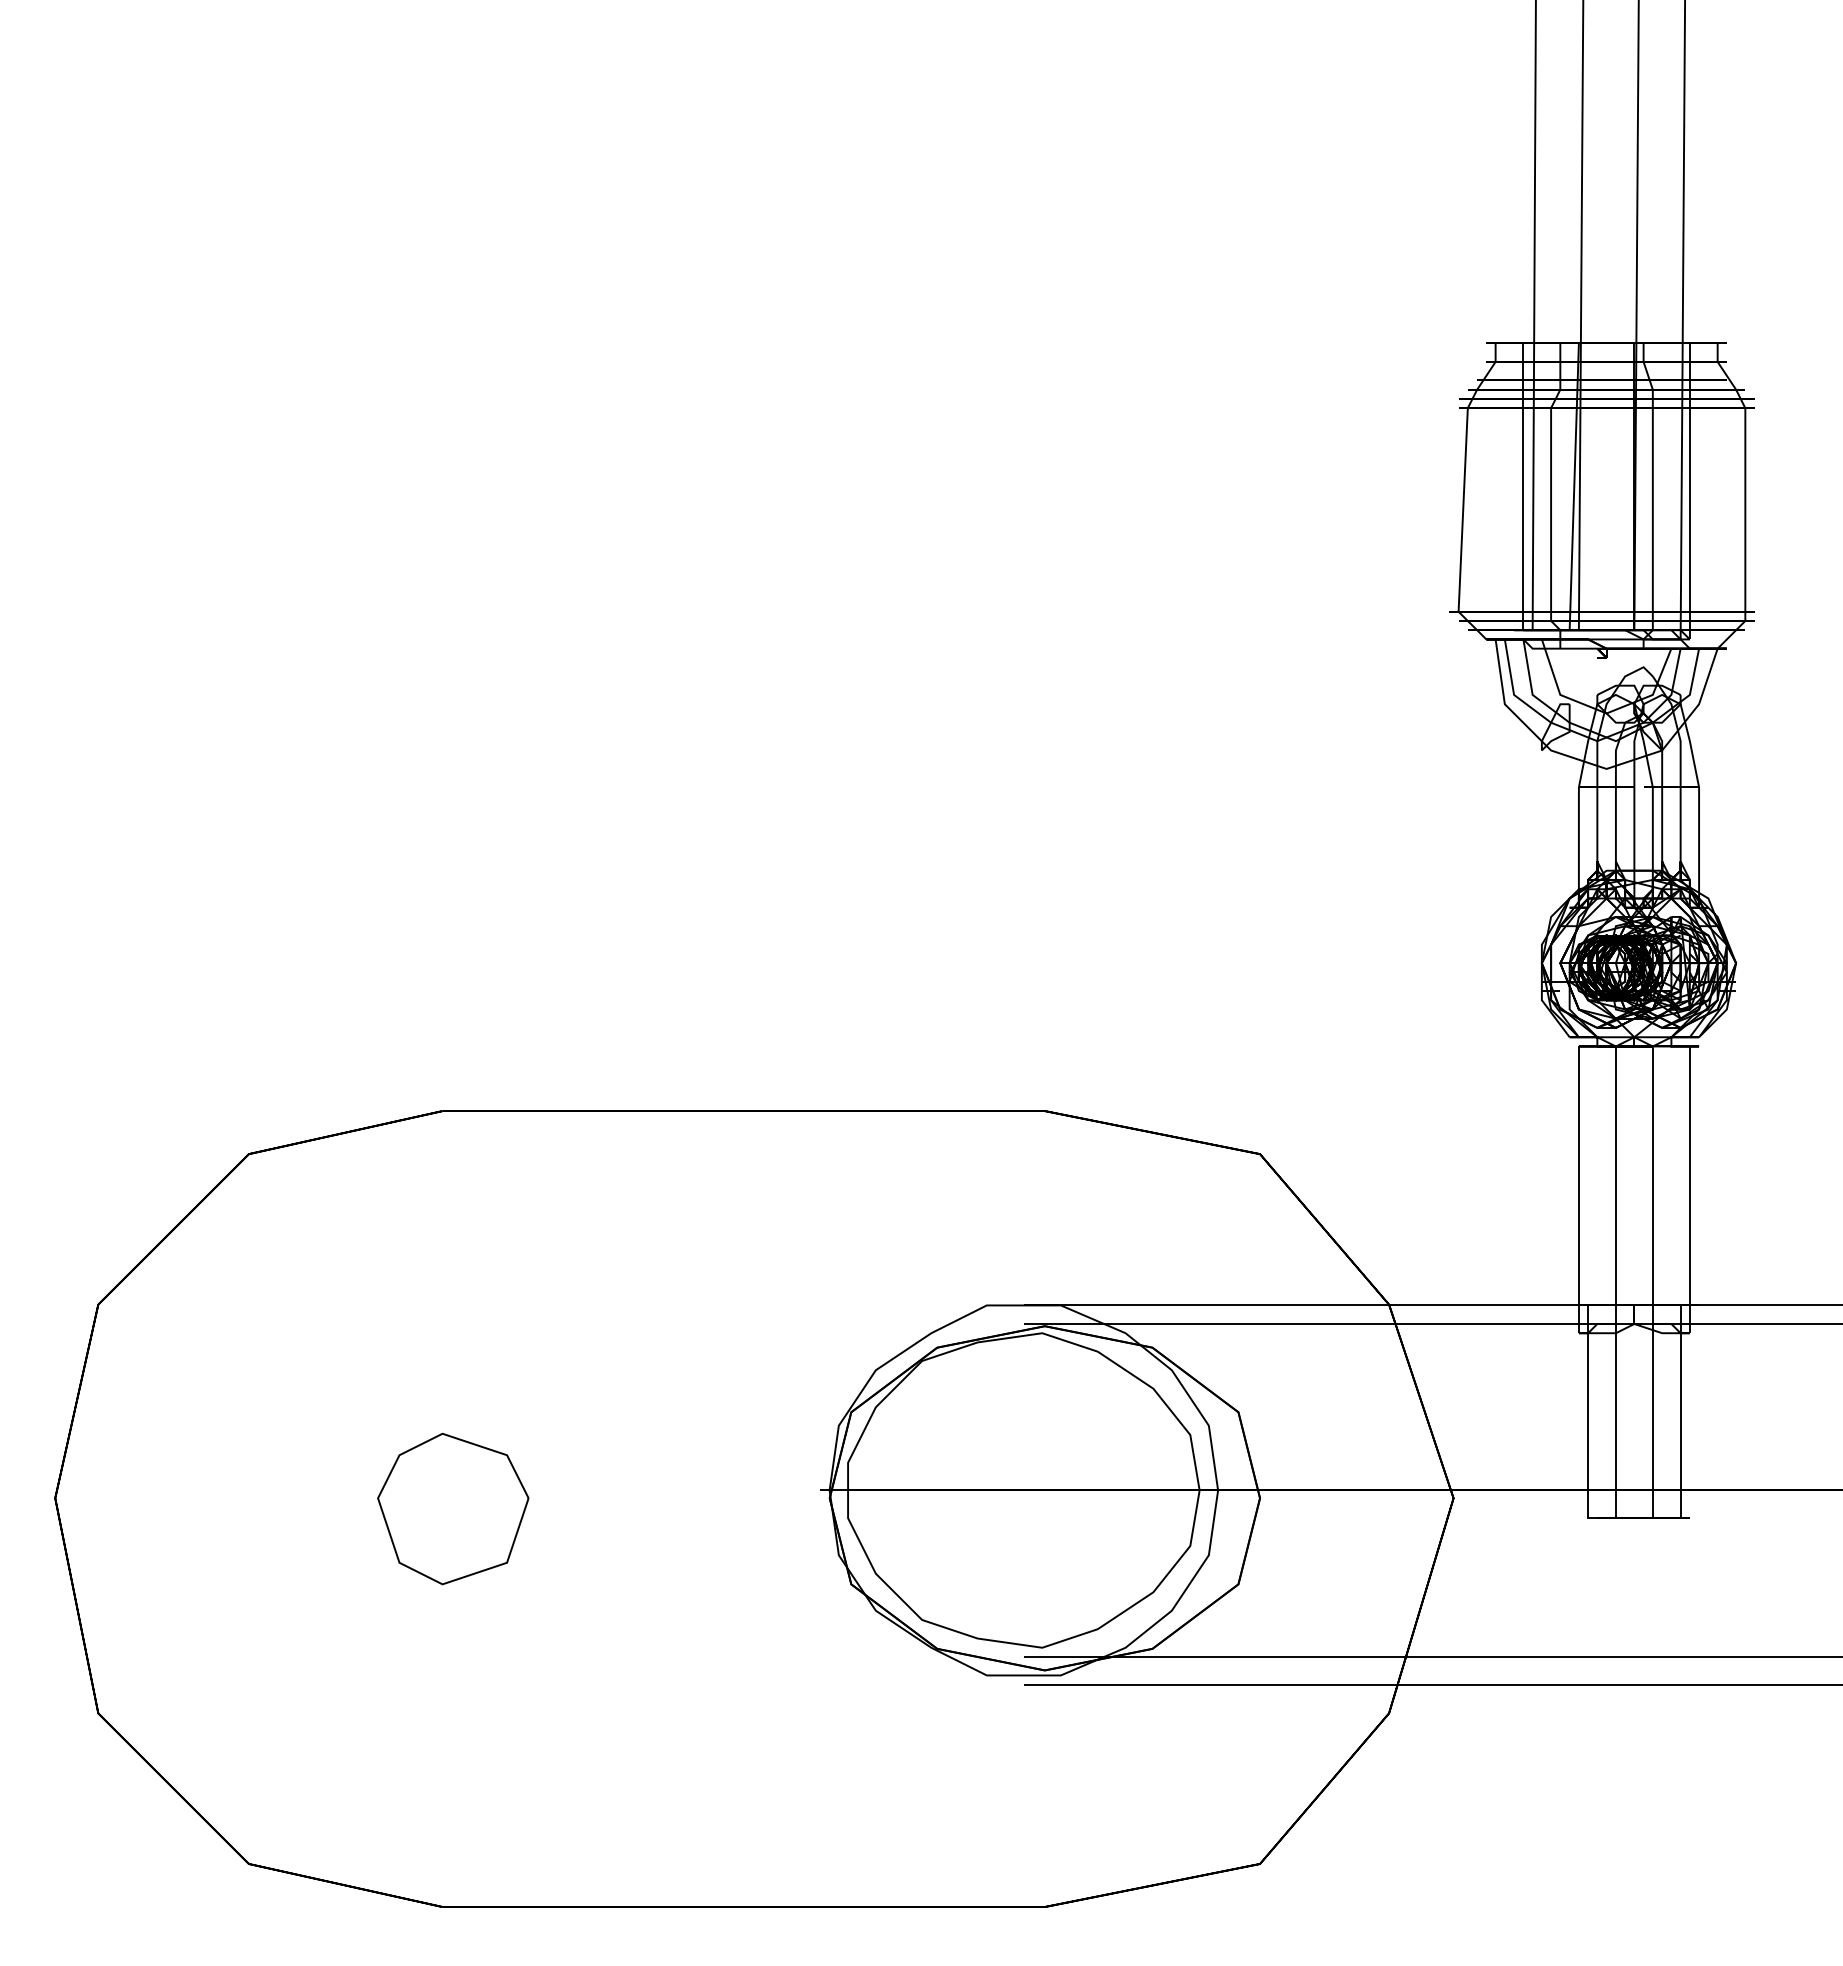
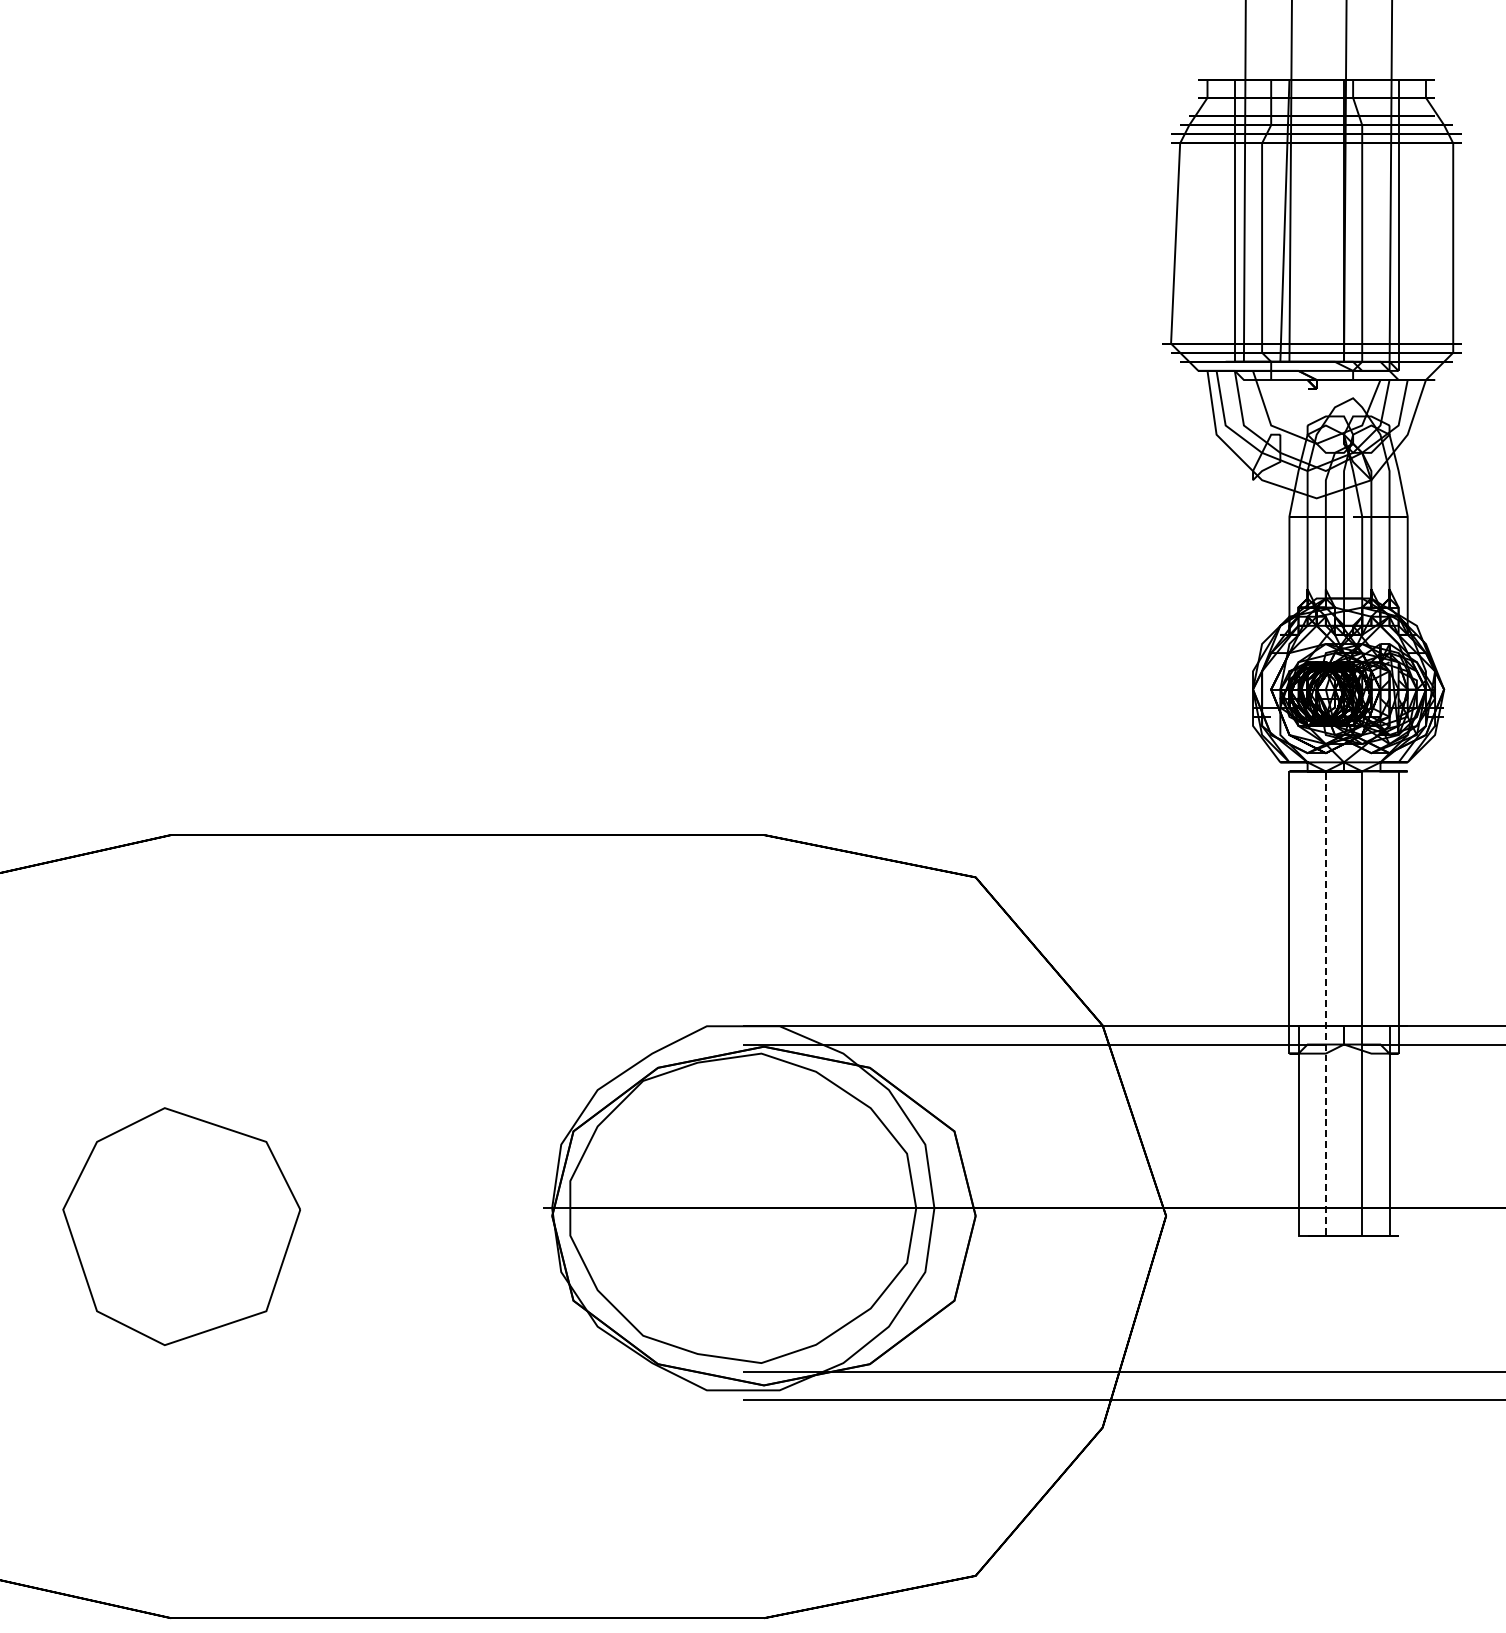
line: (1615, 1277) -> (1325, 998), solid -> dashed
part: (453, 1508) -> (182, 1226), size x1.6

